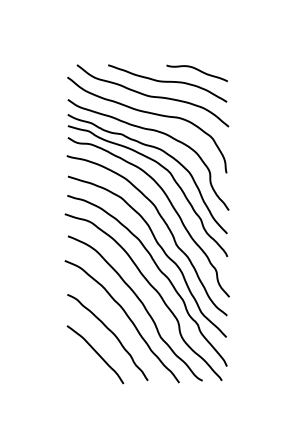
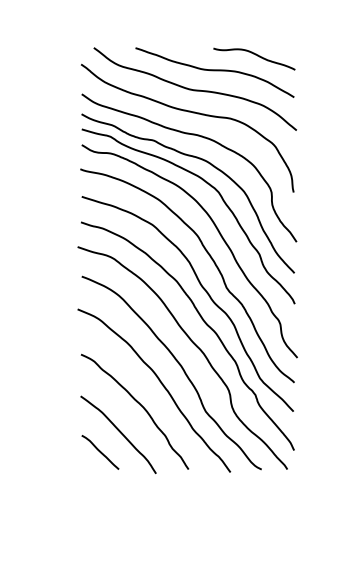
line: (81, 367) -> (99, 451), added

